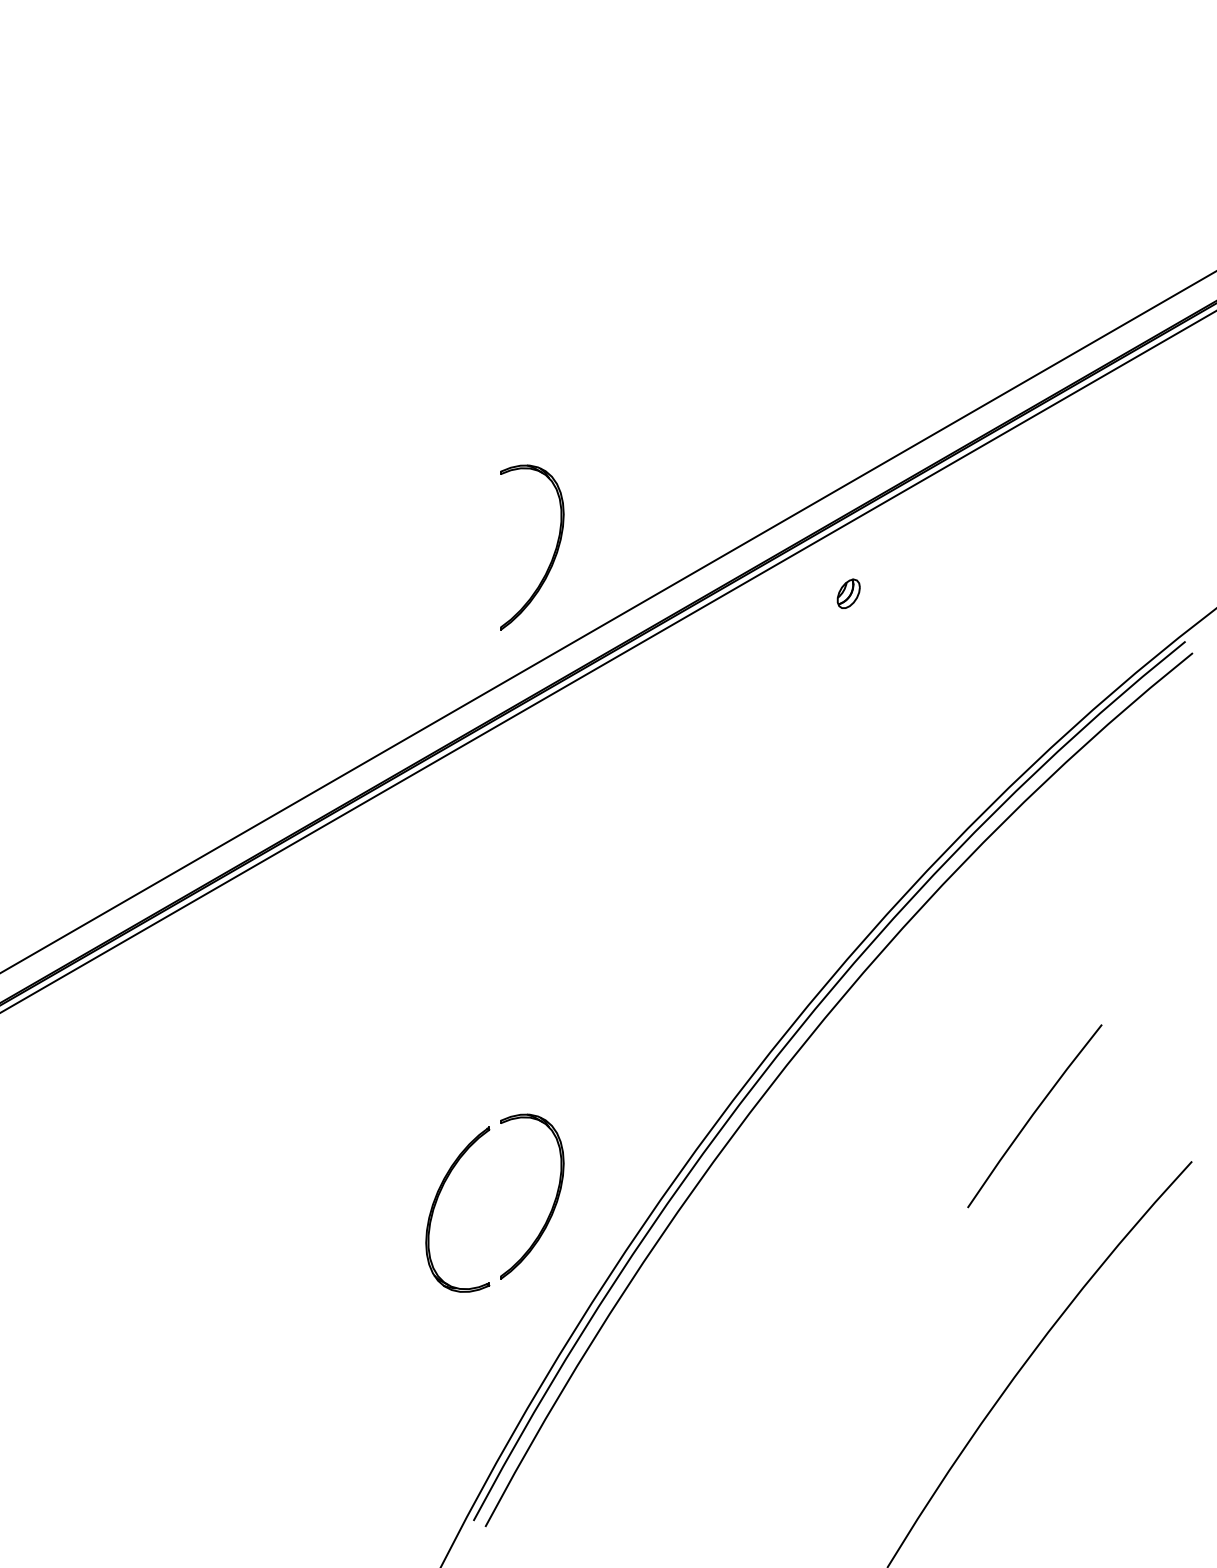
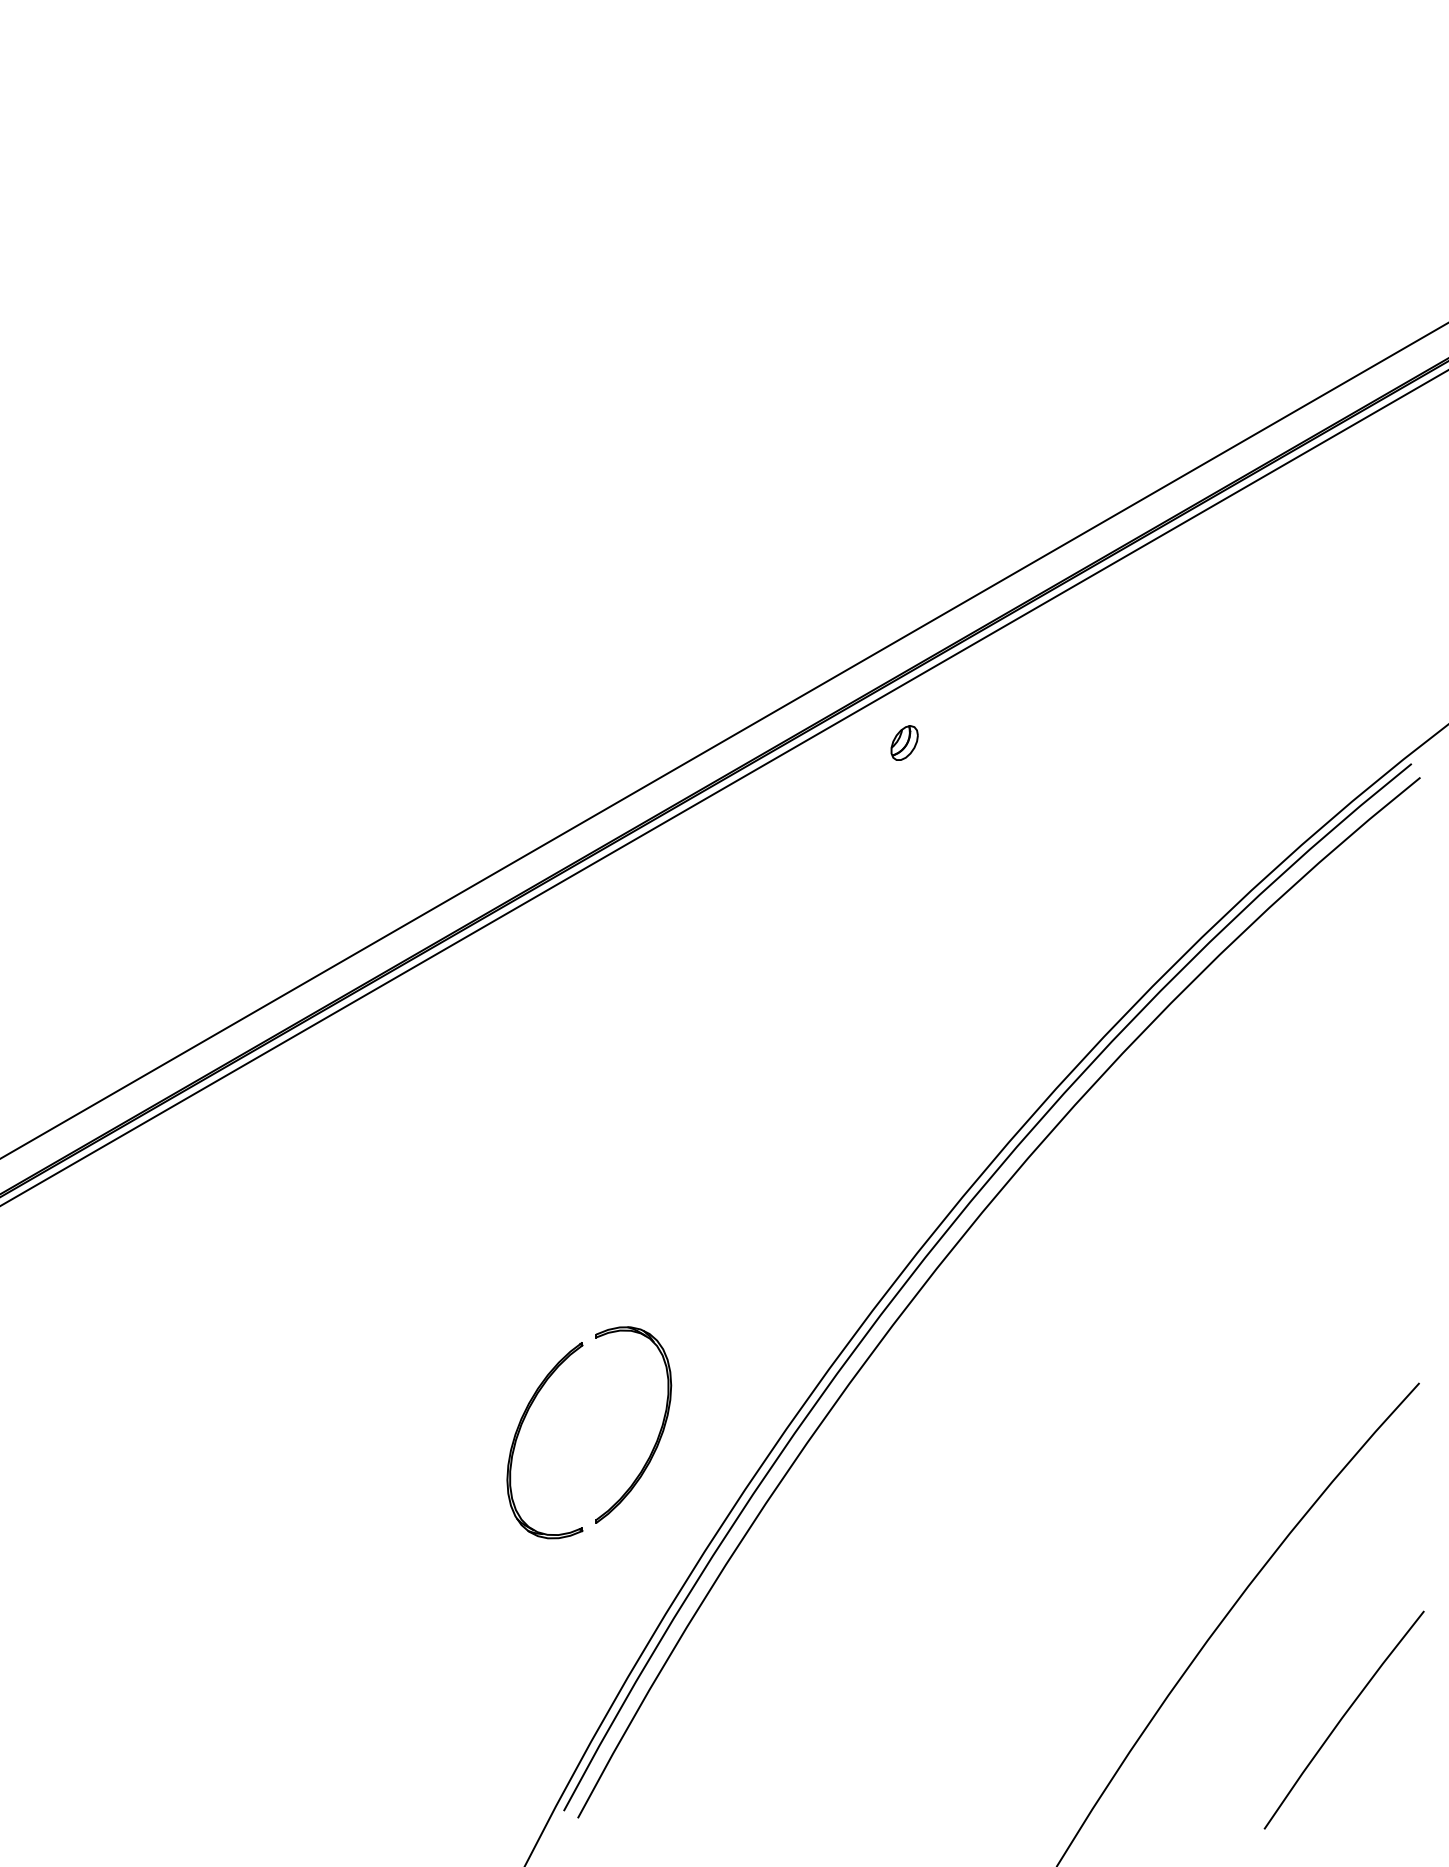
part: (553, 554) -> (658, 660), removed
part: (848, 593) -> (904, 742), moved
line: (1033, 1115) -> (1342, 1719), moved

